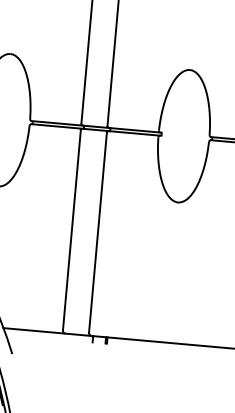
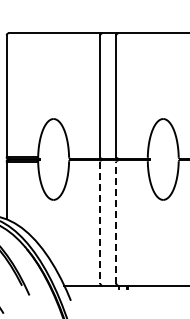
line: (71, 231) -> (100, 223), solid -> dashed
line: (98, 232) -> (116, 222), solid -> dashed

